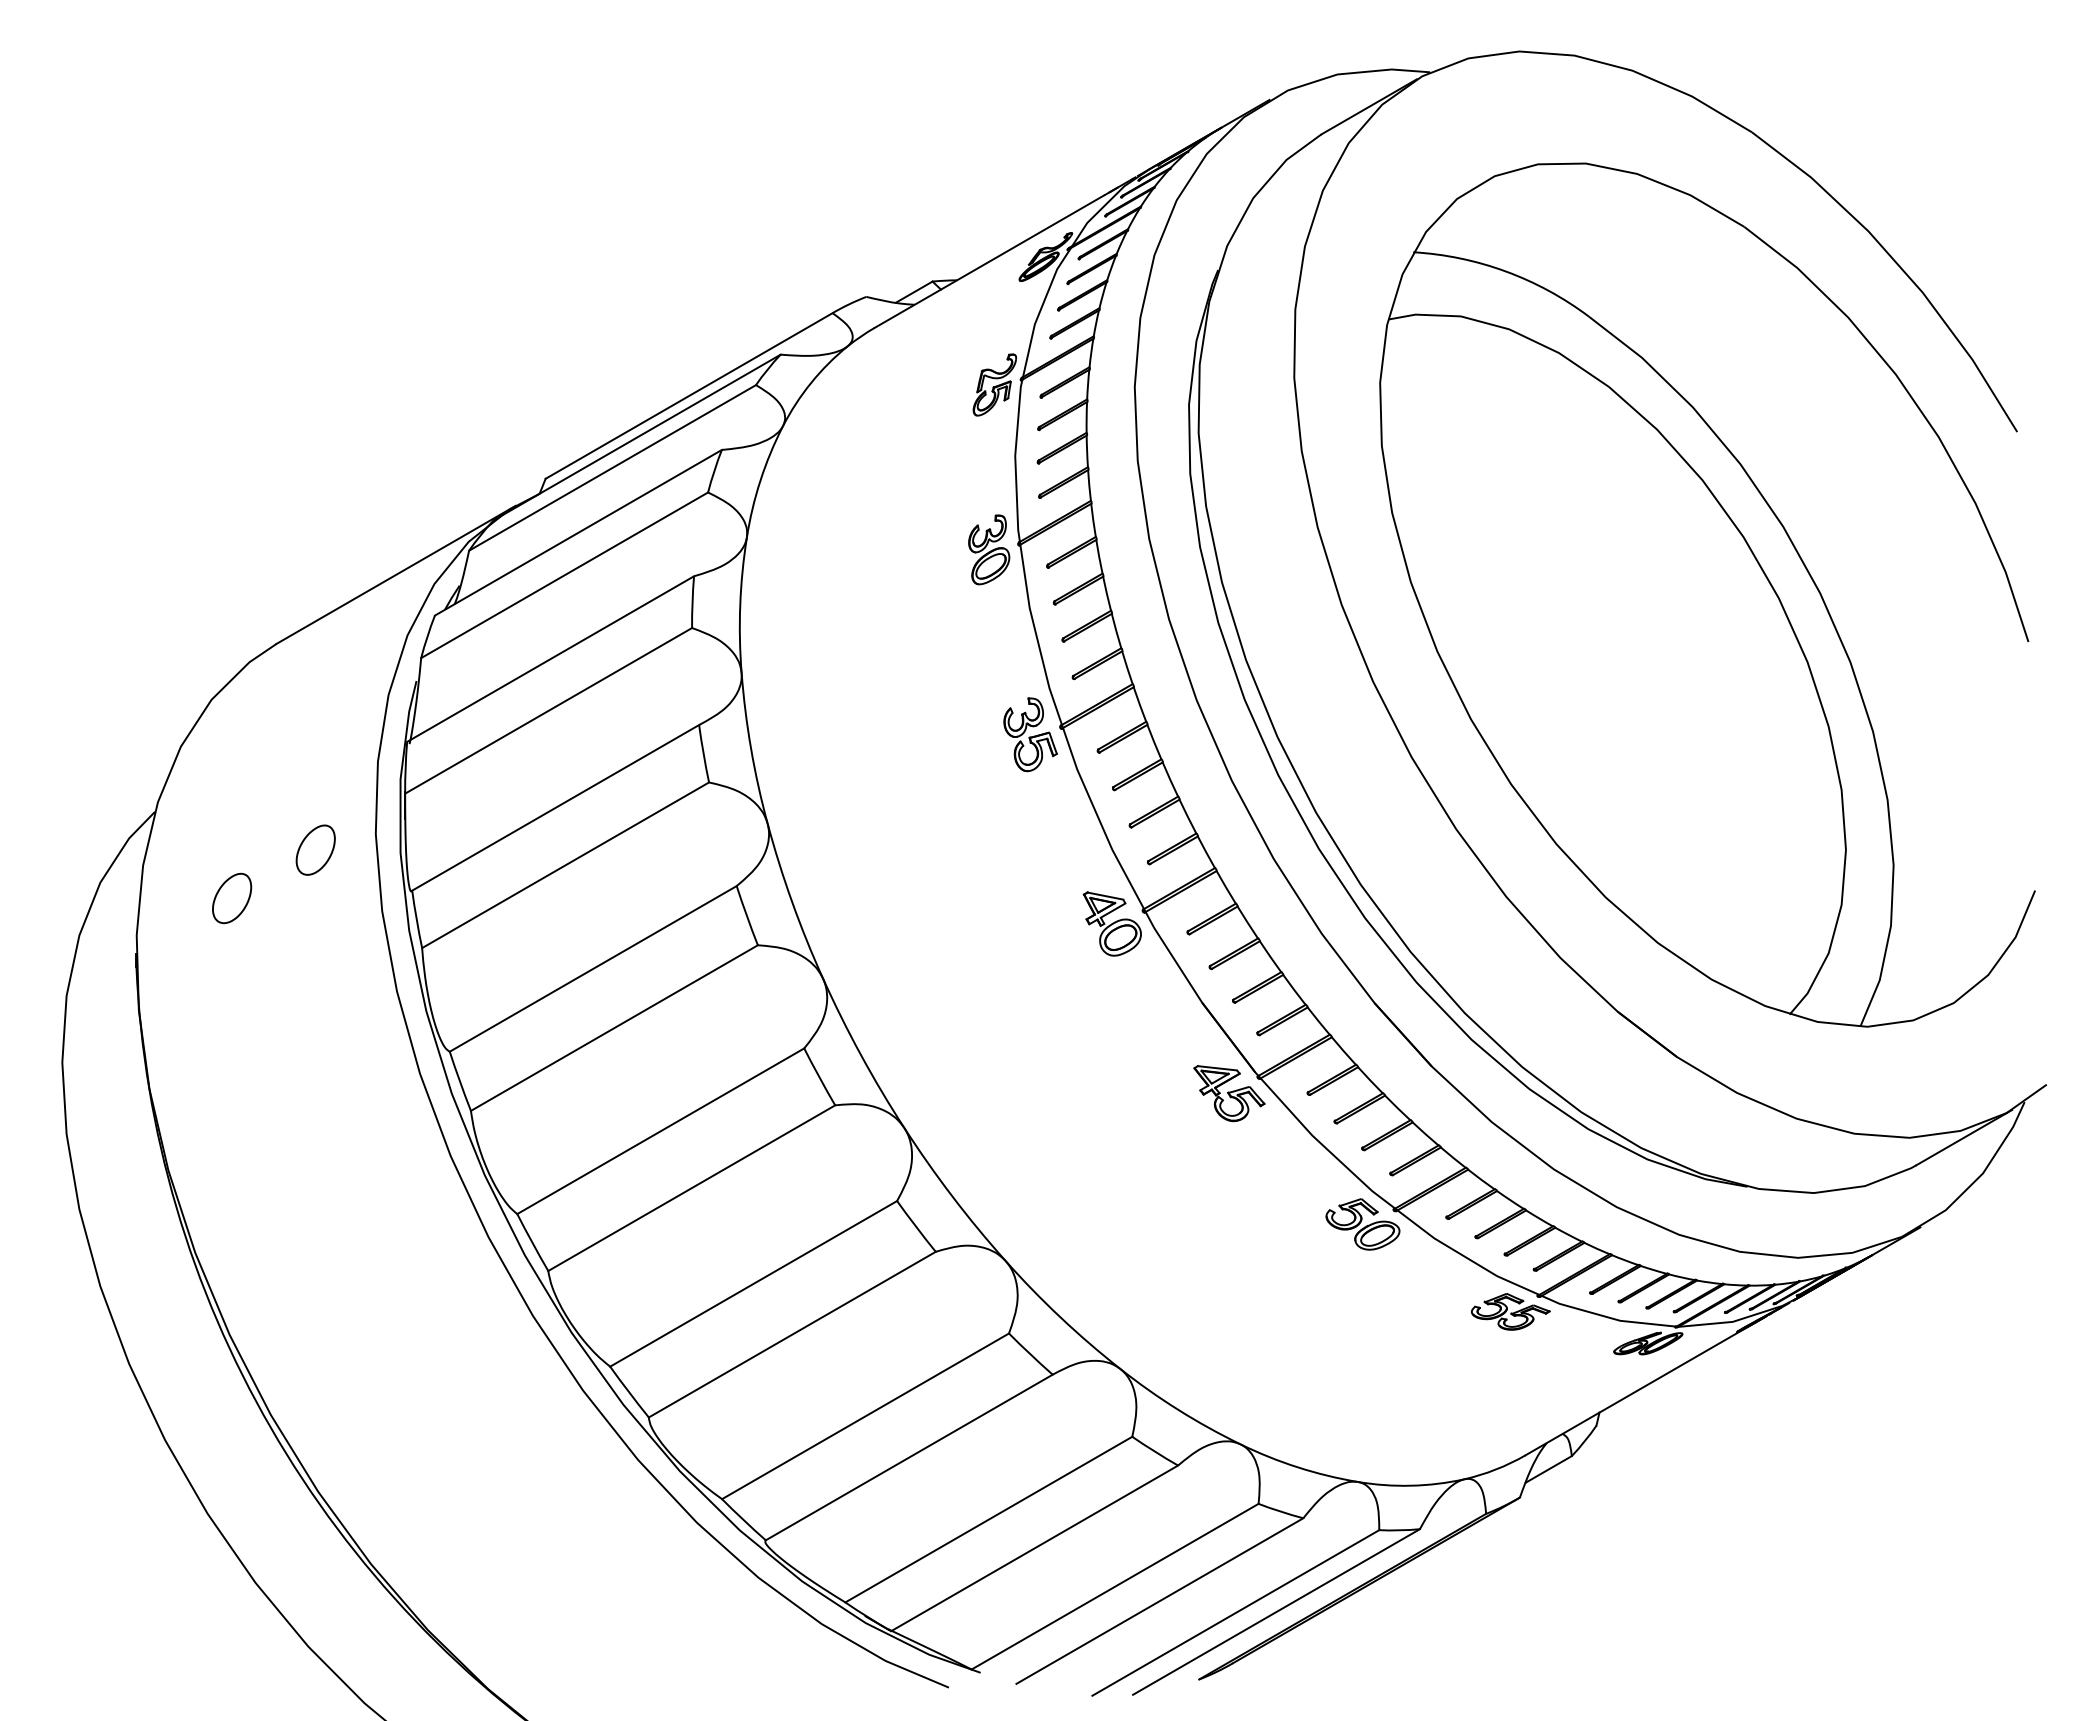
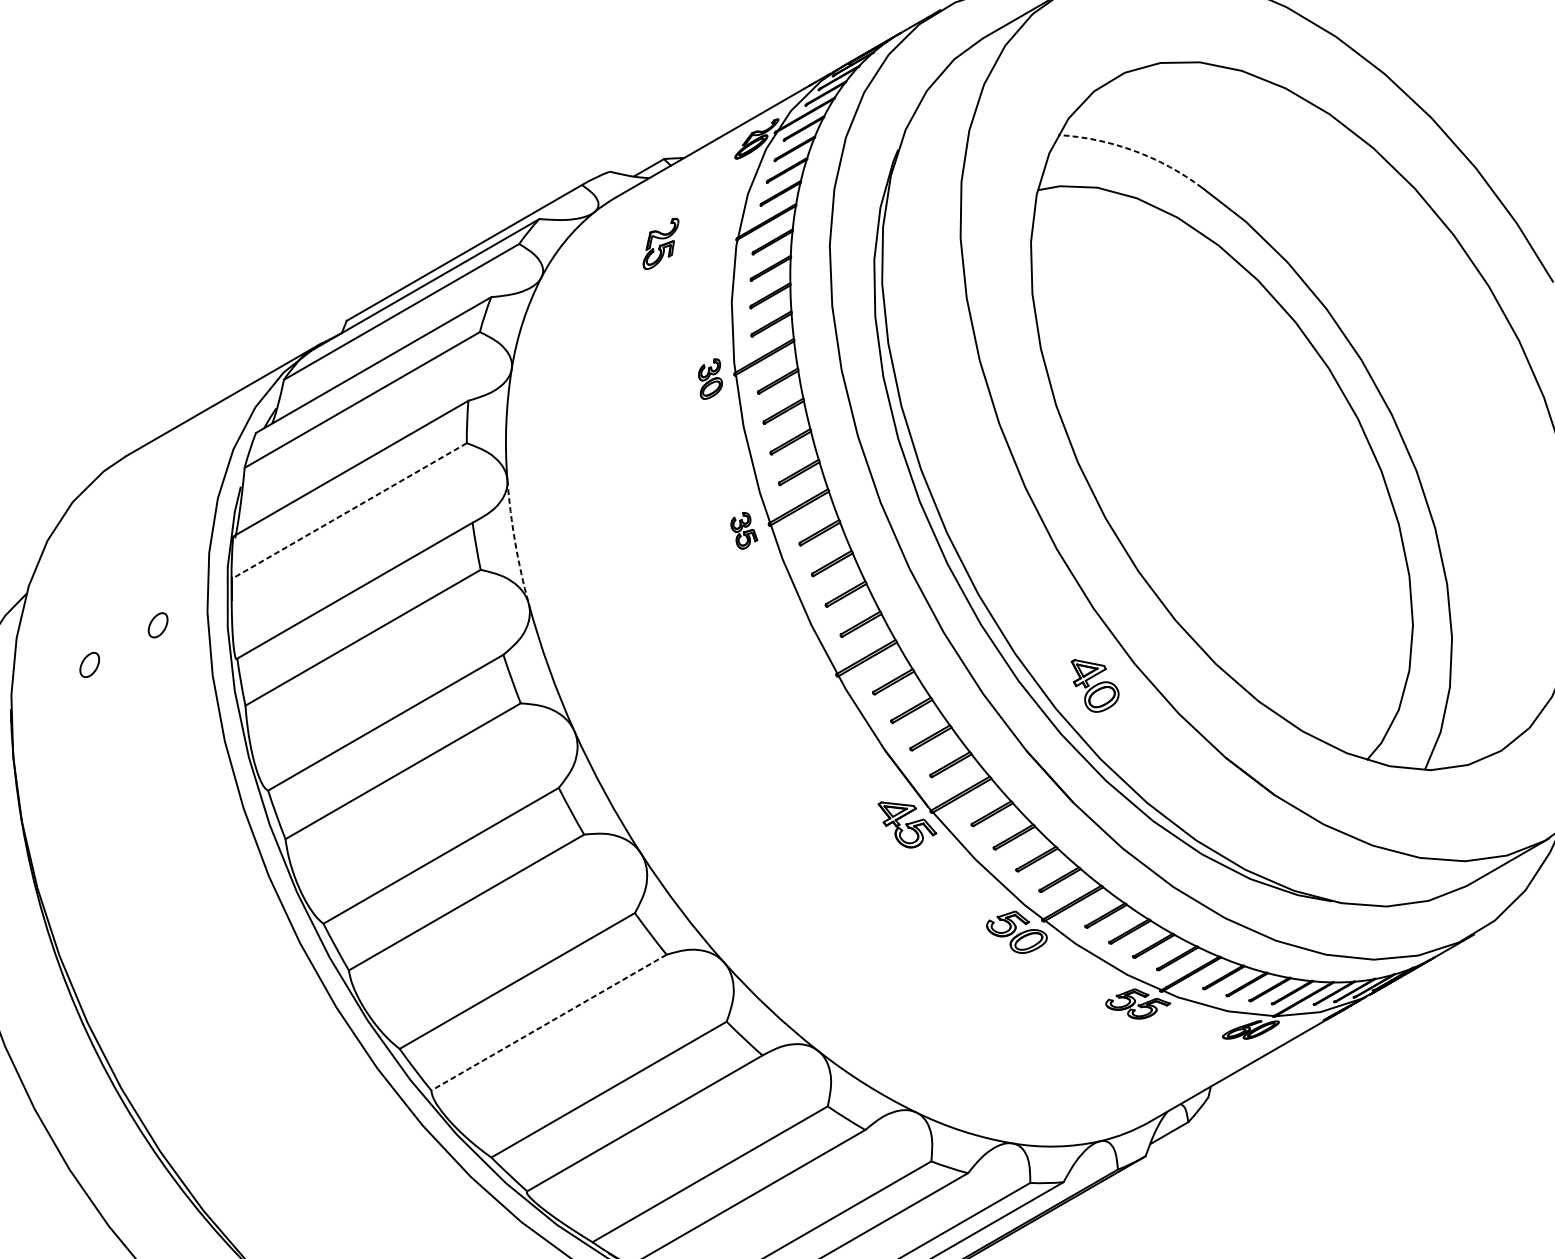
arc: (1505, 271) -> (1133, 150), solid -> dashed
part: (994, 384) -> (660, 243), moved
part: (989, 549) -> (710, 378), size x0.7
line: (548, 710) -> (349, 510), solid -> dashed
part: (1030, 734) -> (744, 530), size x0.6
arc: (751, 749) -> (515, 542), solid -> dashed
part: (315, 849) -> (158, 624), size x0.6
part: (232, 898) -> (89, 665), size x0.6
part: (1111, 923) -> (1094, 685), moved
line: (792, 1334) -> (549, 1022), solid -> dashed

